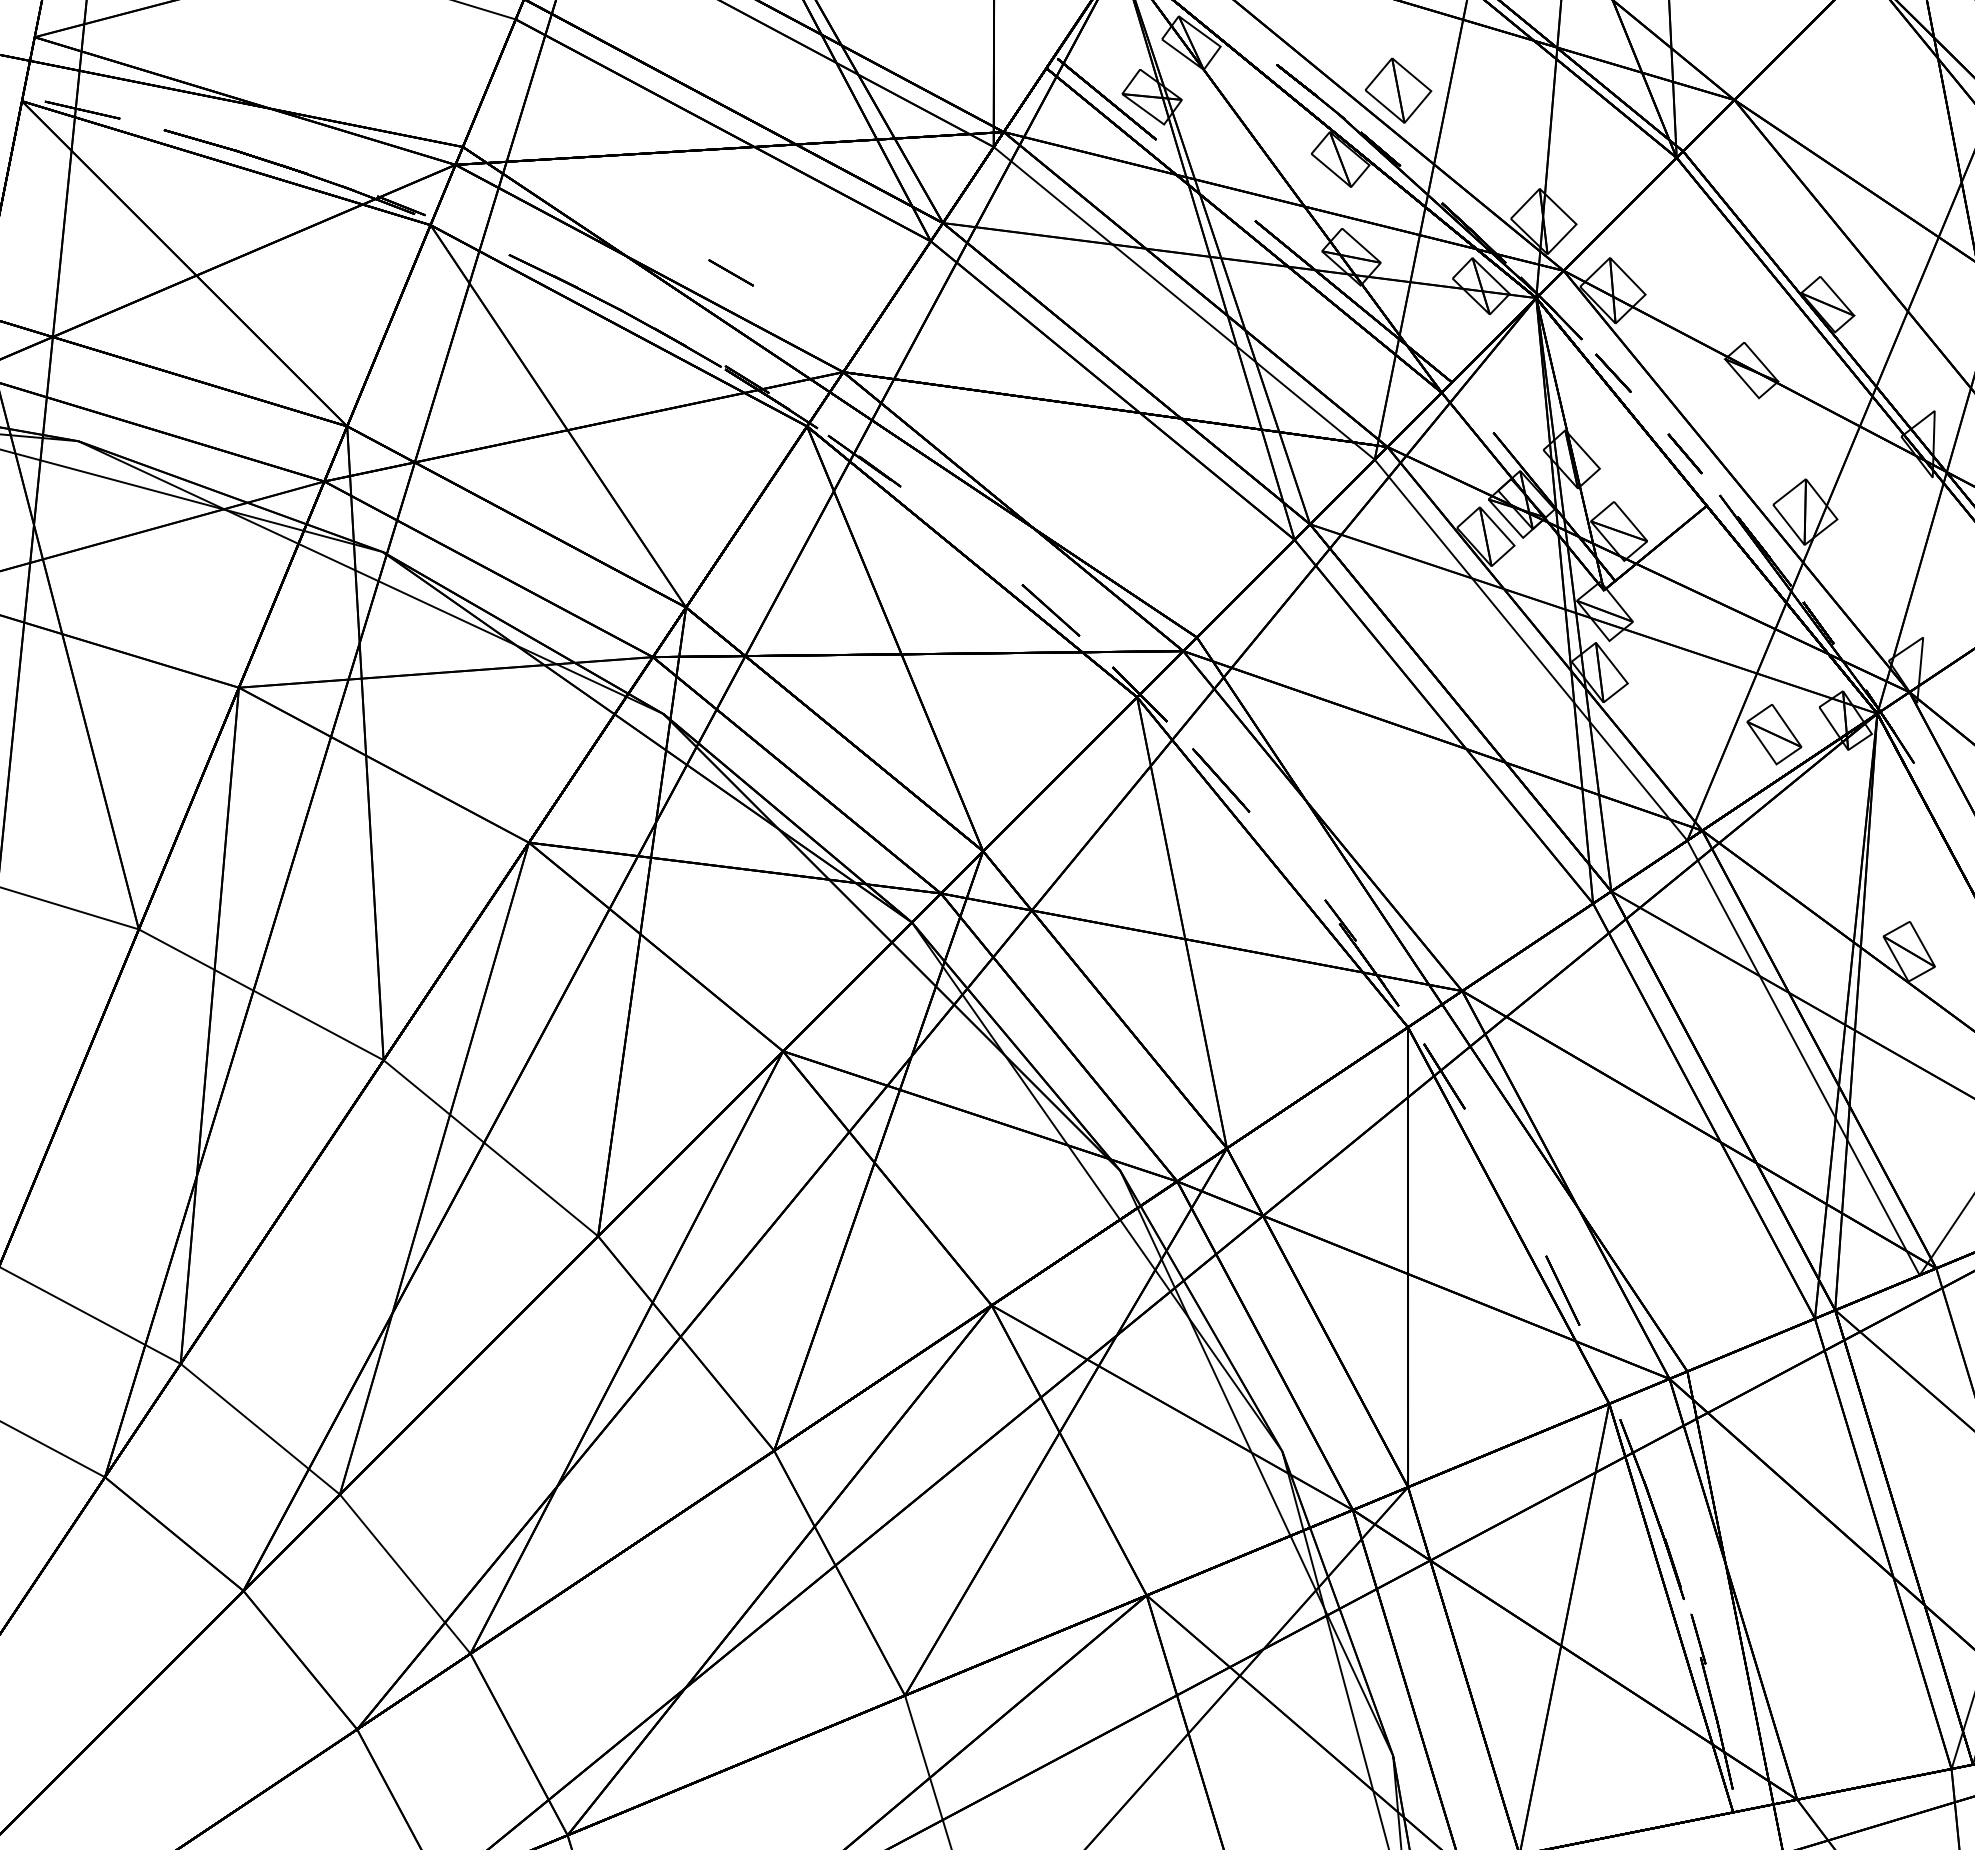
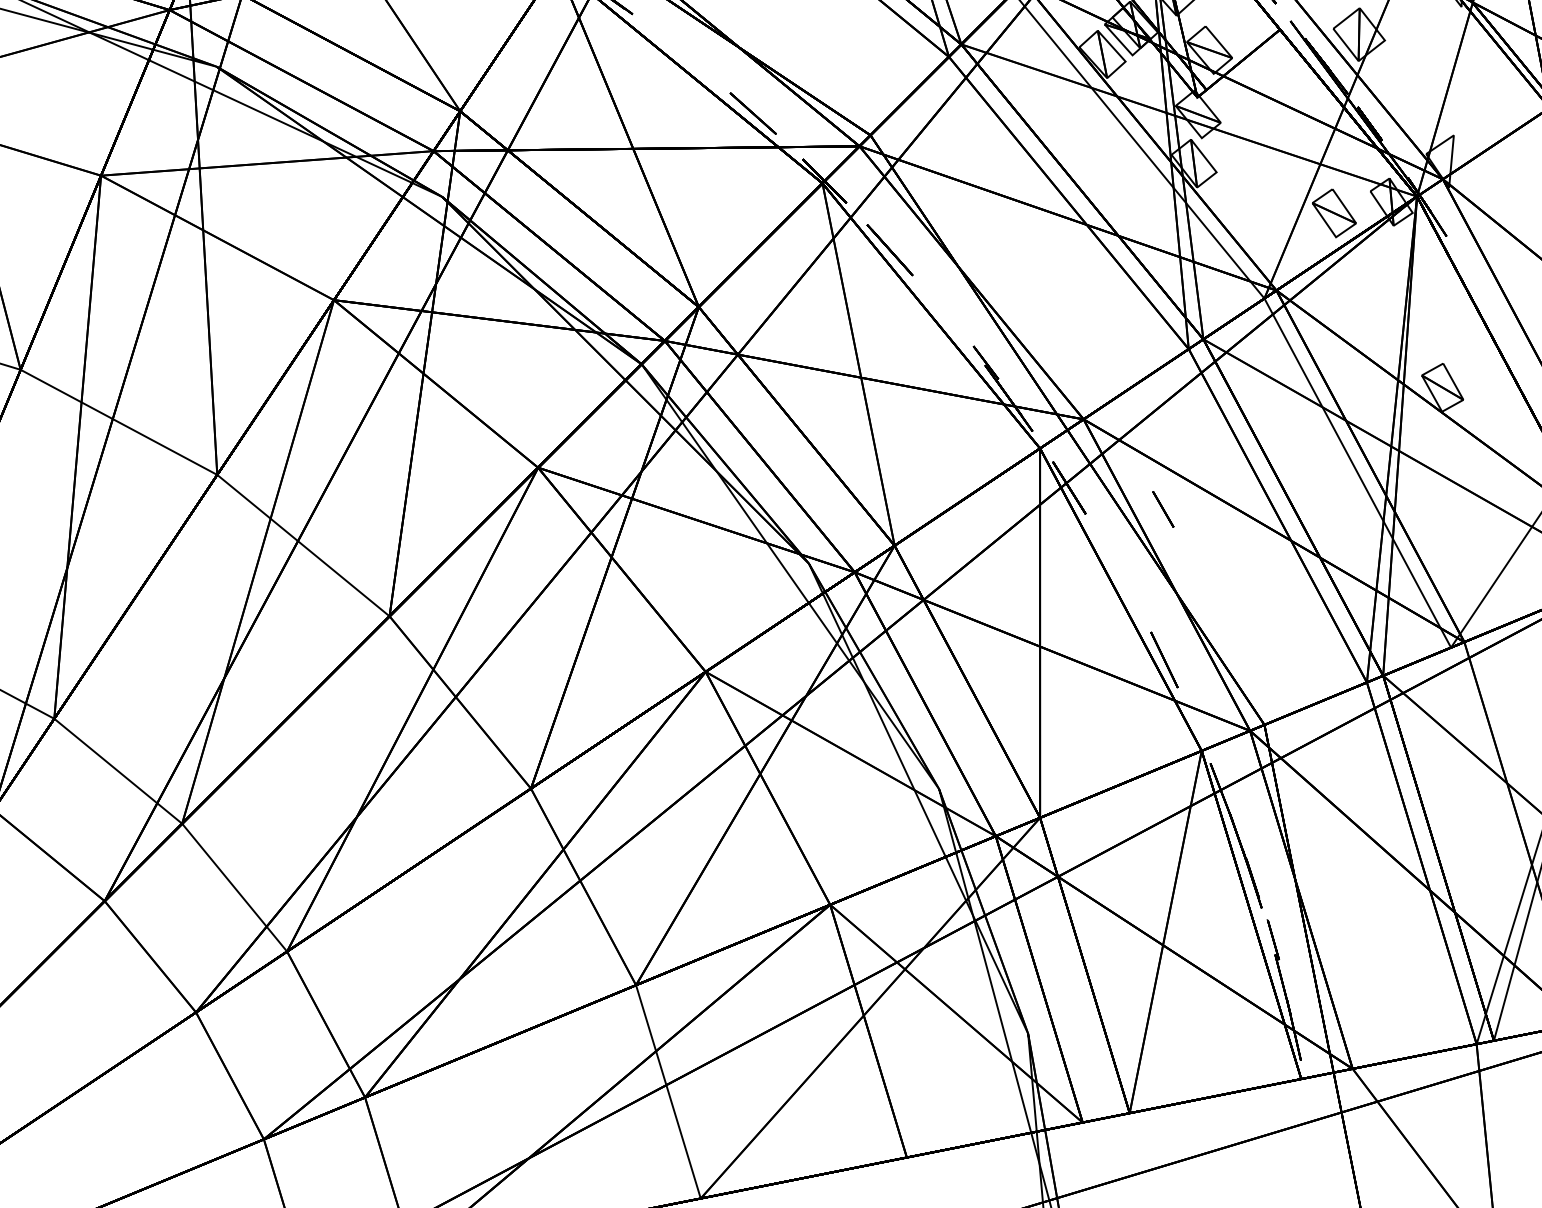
line: (1561, 1102) -> (1163, 508), added

